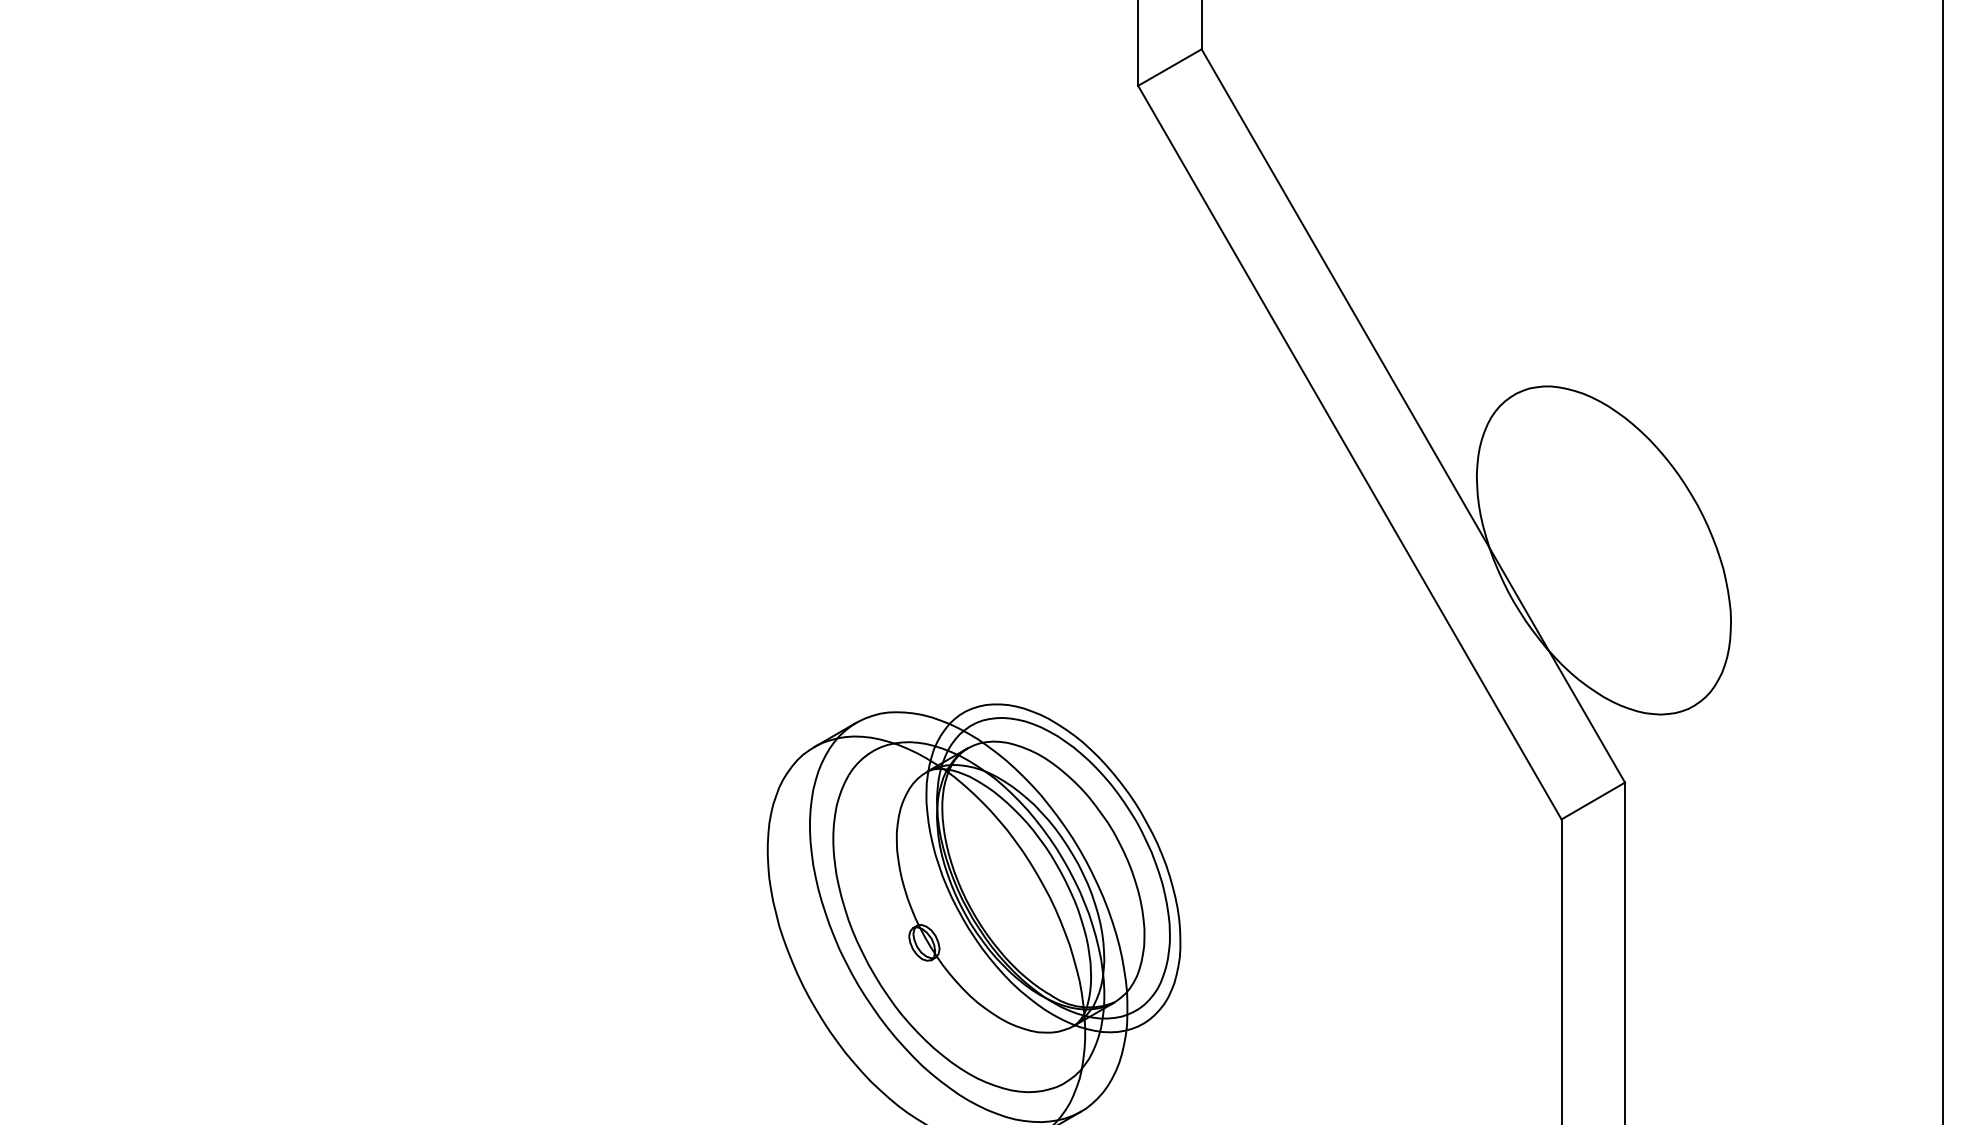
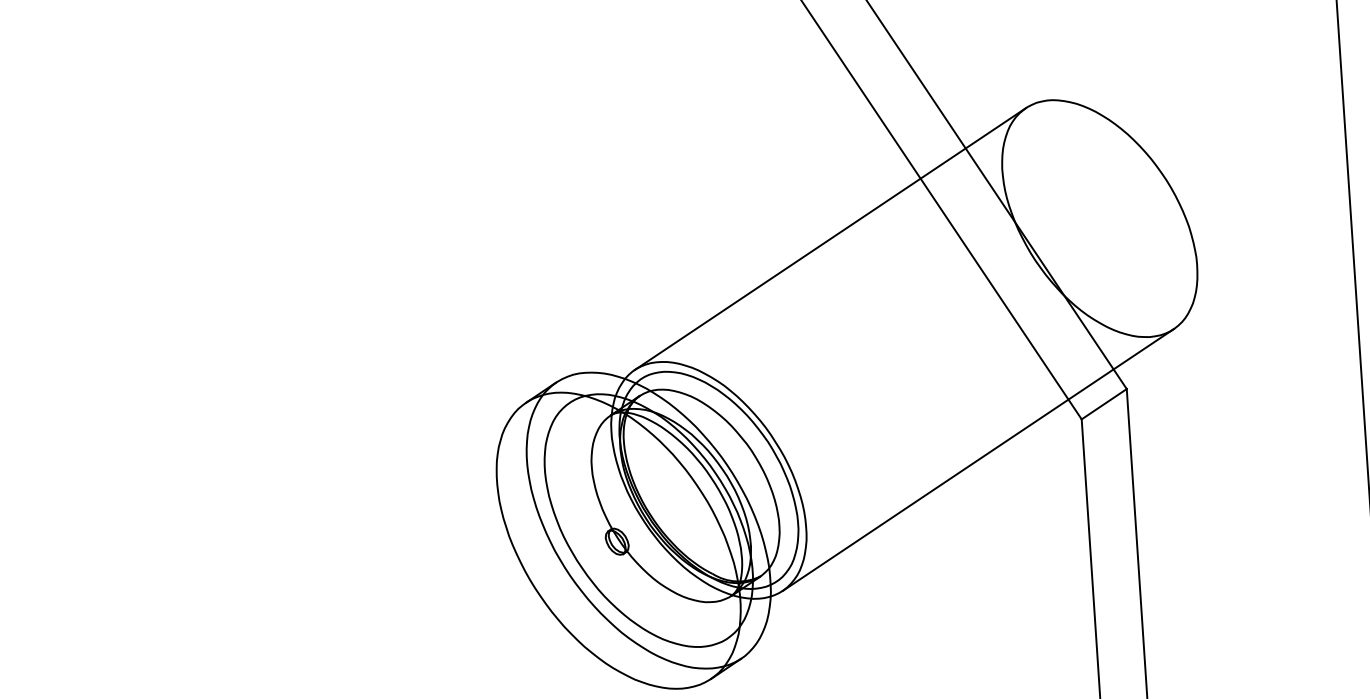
line: (1238, 553) -> (830, 238), added
line: (1418, 864) -> (978, 459), added

